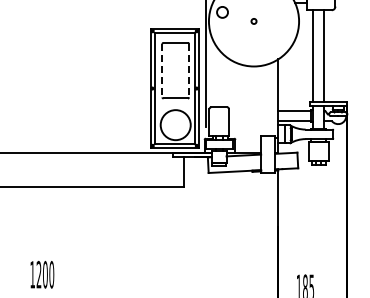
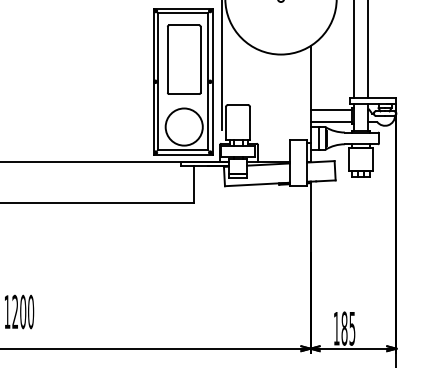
line: (162, 70) -> (167, 59), dashed -> solid
line: (189, 70) -> (201, 59), dashed -> solid

